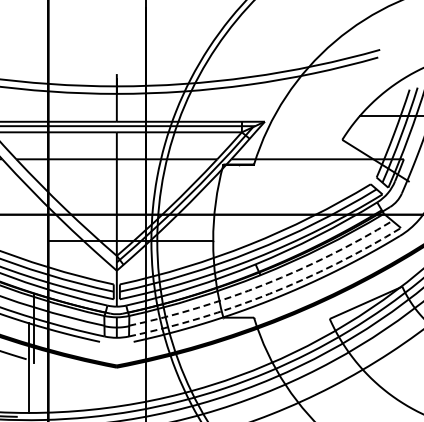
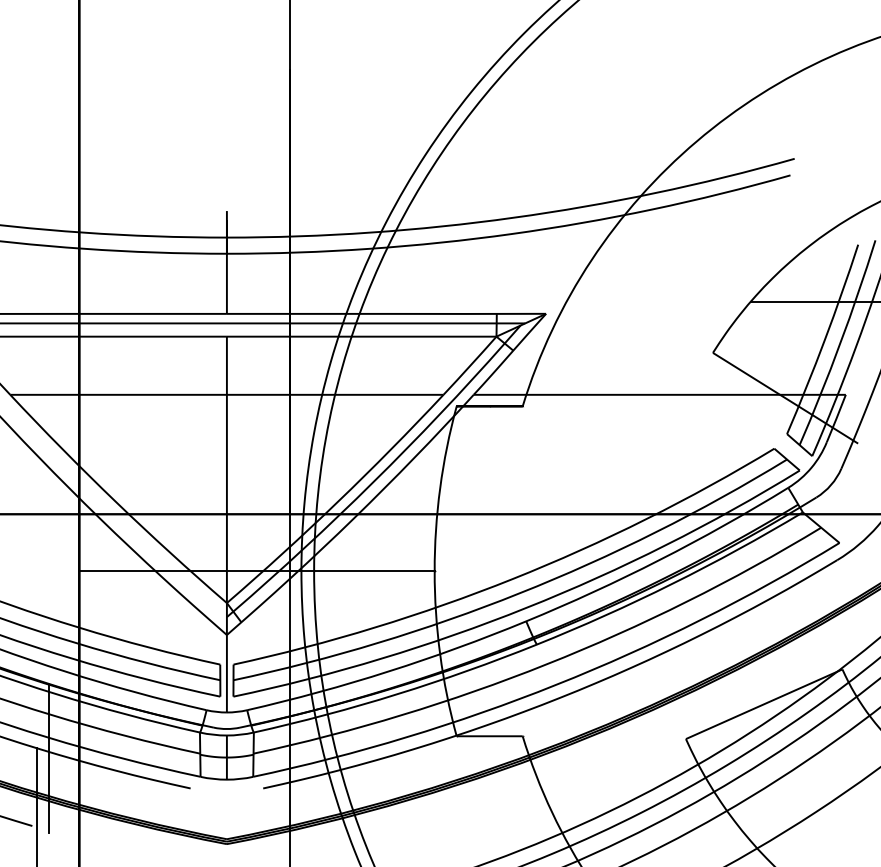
arc: (265, 284) -> (547, 664), dashed -> solid
arc: (269, 293) -> (556, 684), dashed -> solid

